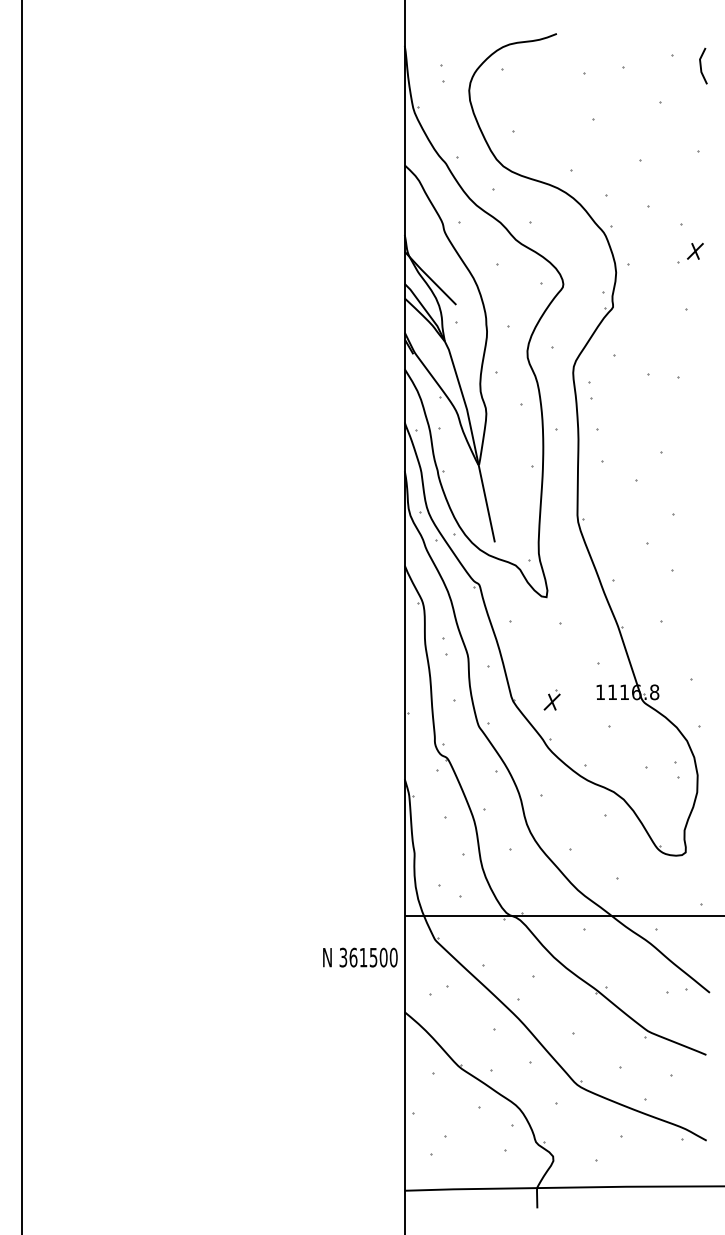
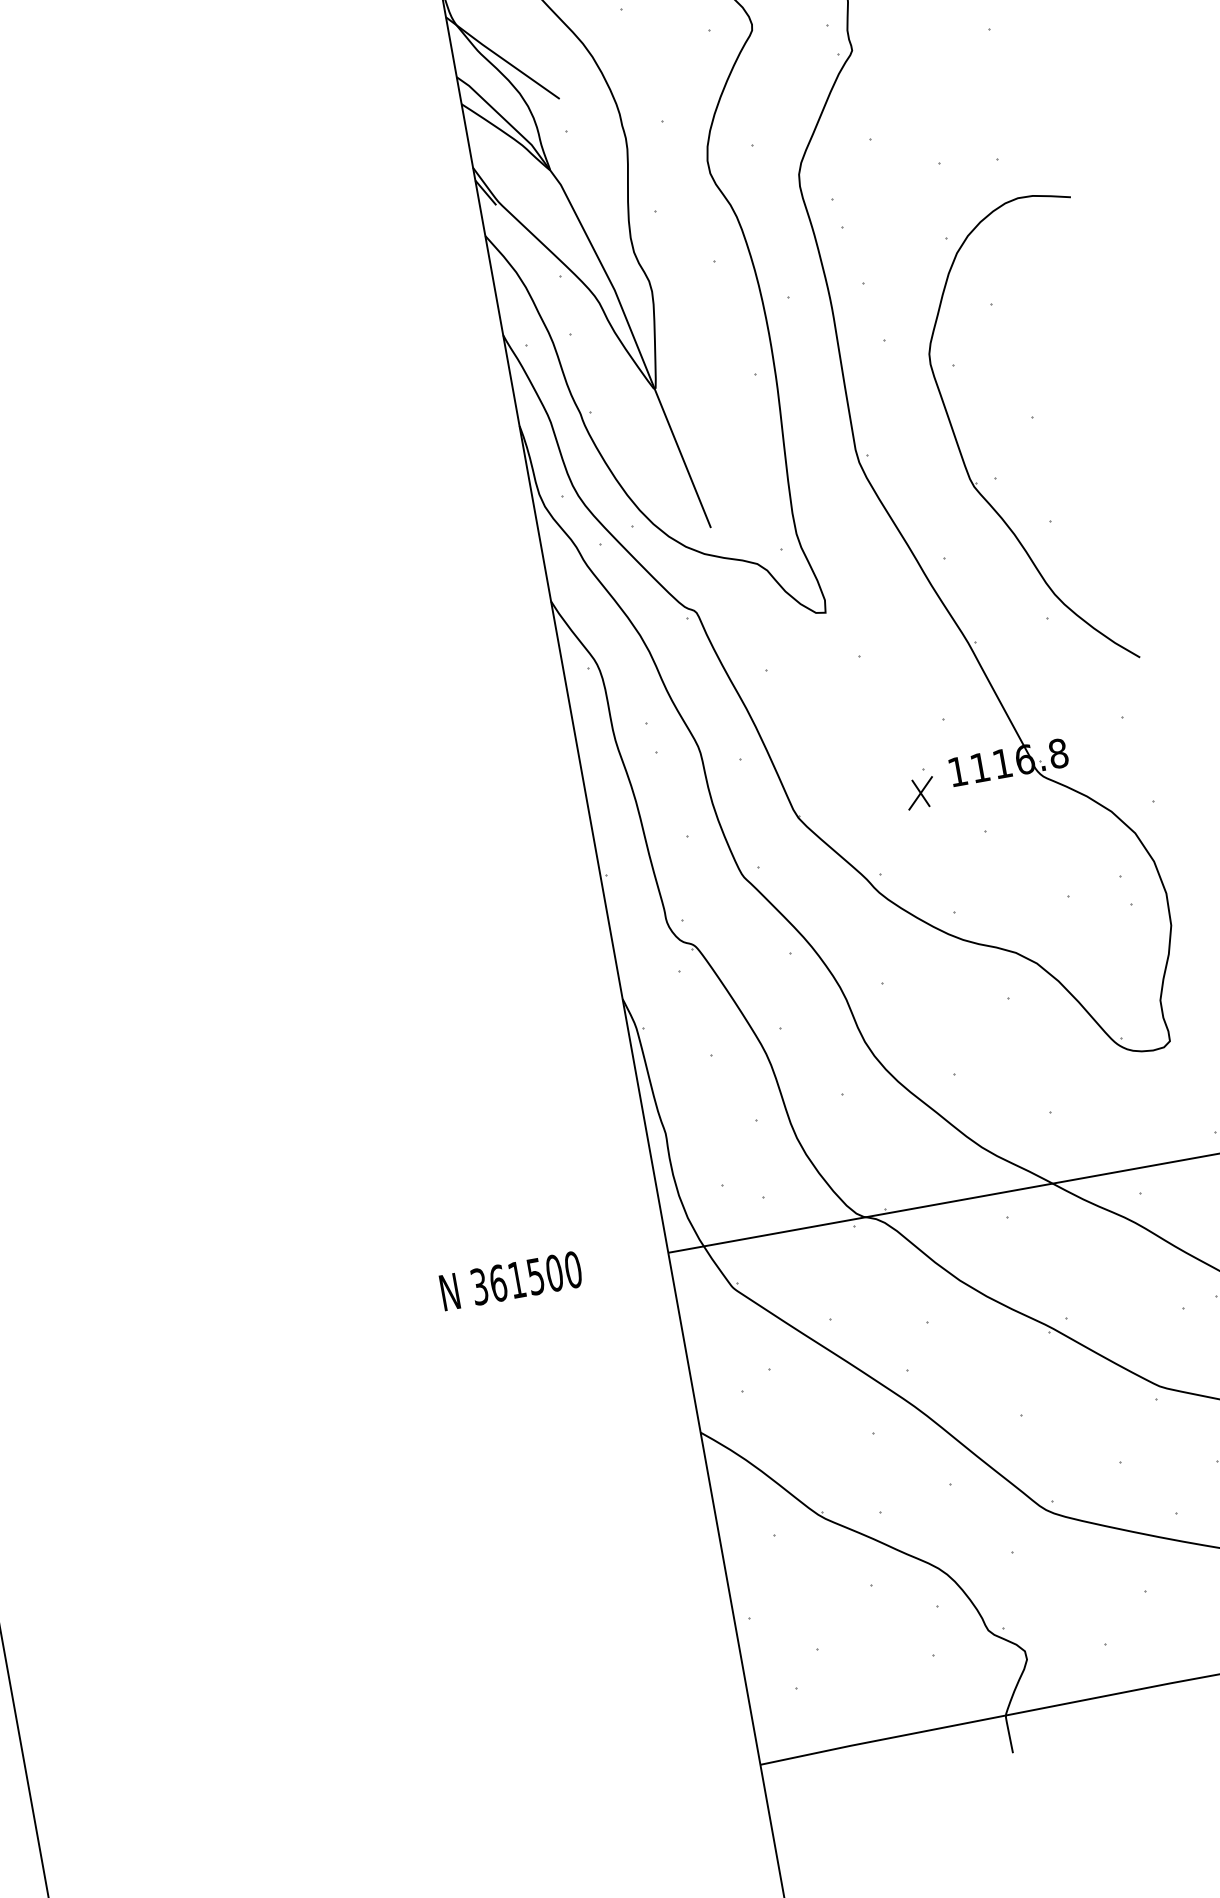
part: (633, 529) -> (964, 457), added
part: (551, 699) -> (918, 788), moved
text: (360, 957) -> (511, 1280), moved

